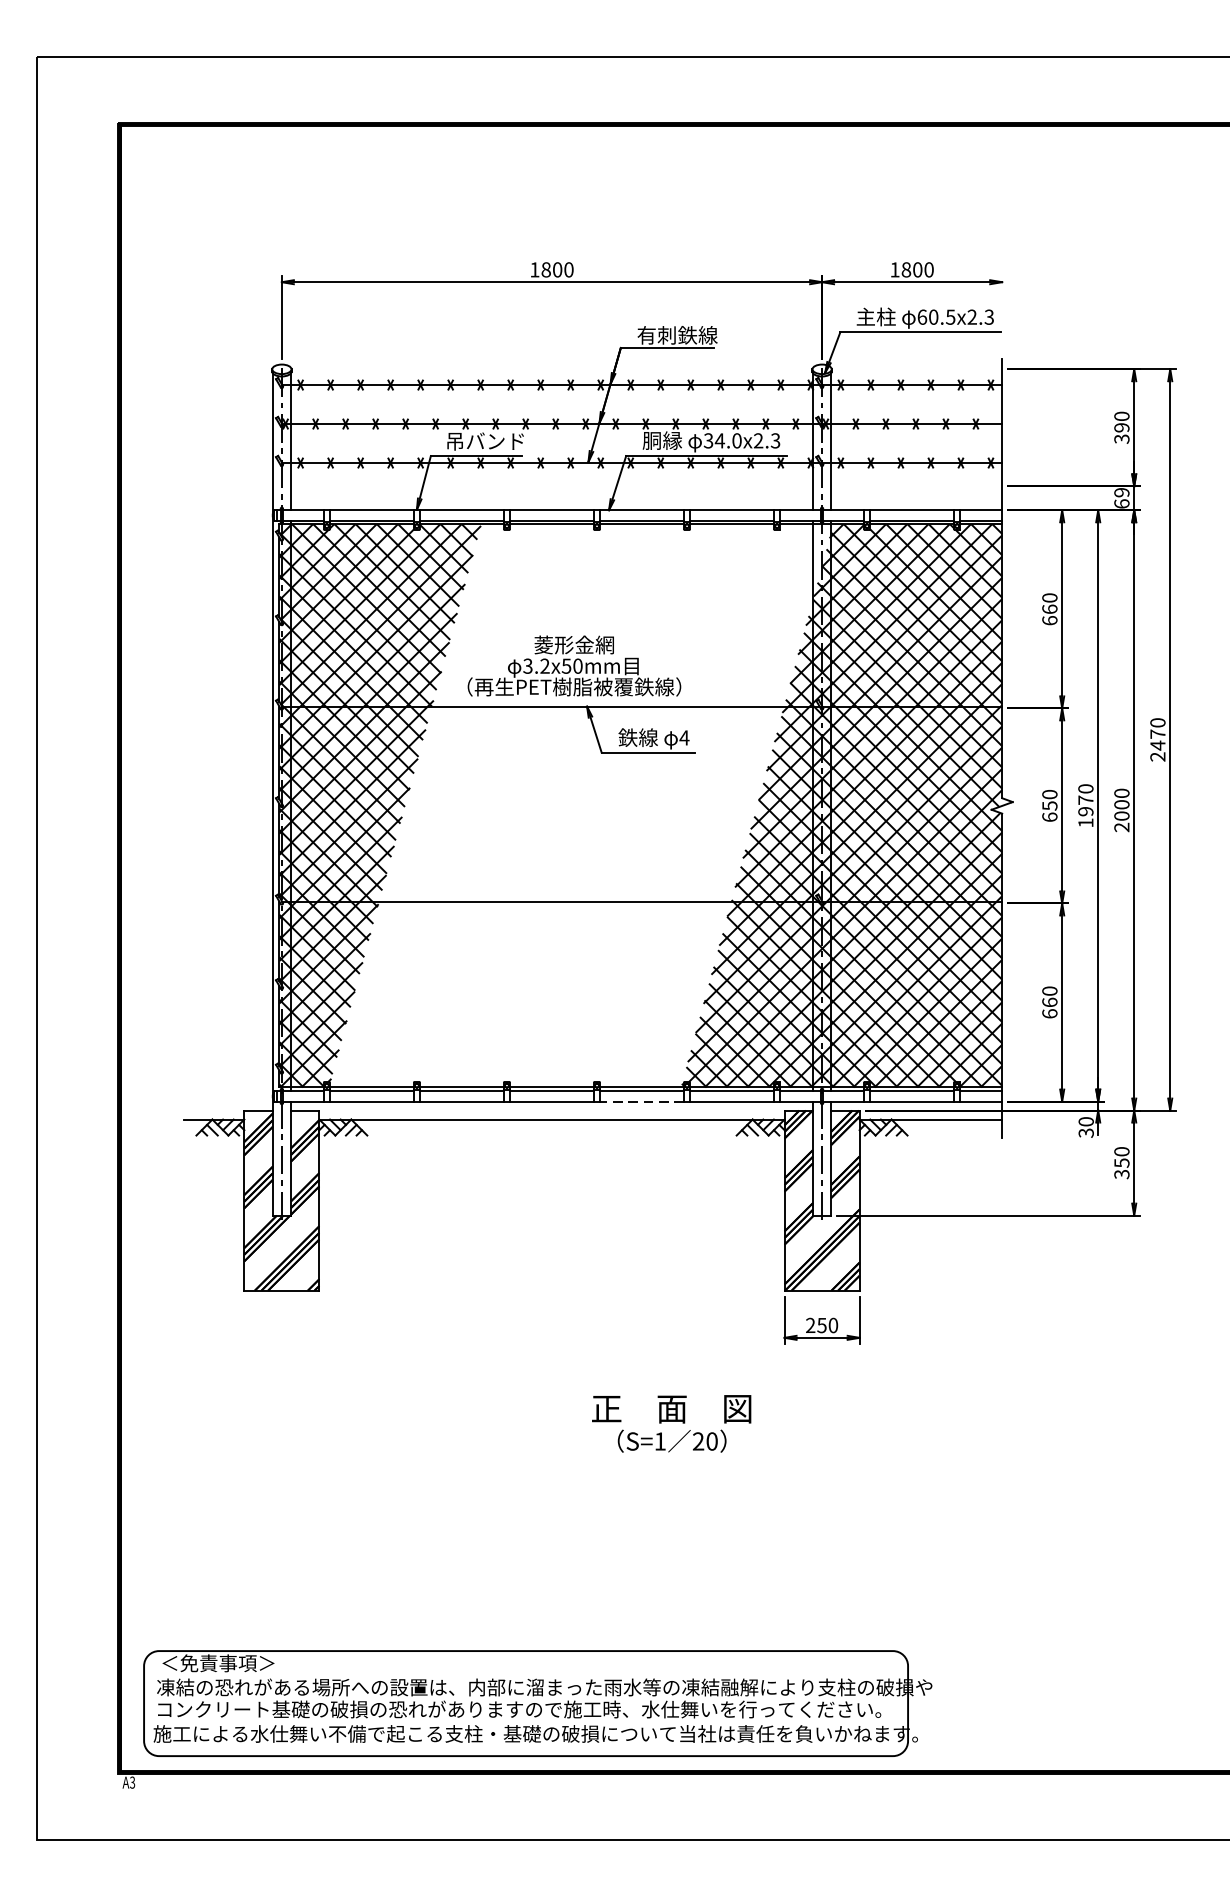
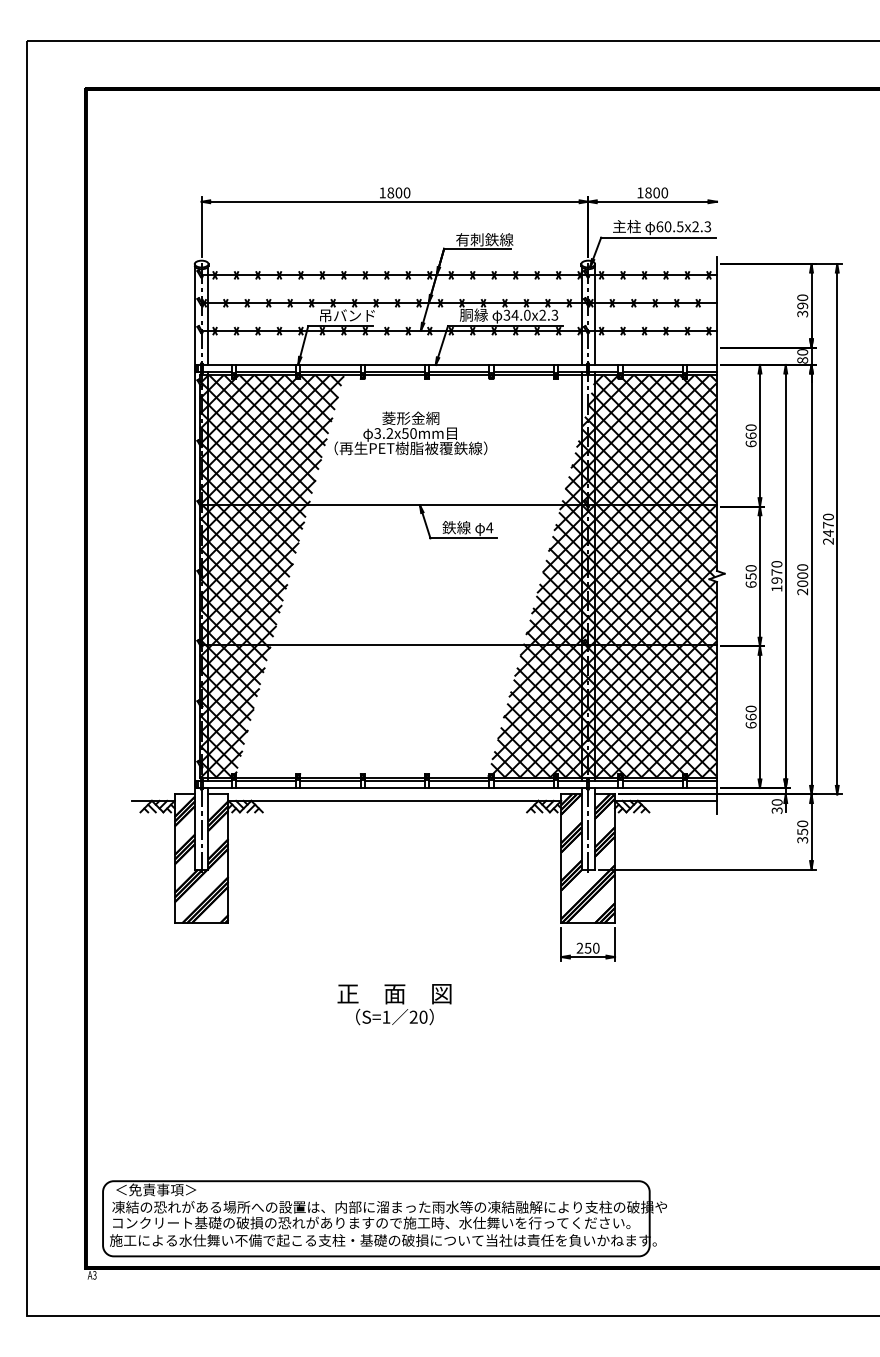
text: (1121, 498) -> (802, 356), 69 -> 80
text: (573, 666) -> (410, 433), moved
line: (640, 1102) -> (458, 788), dashed -> solid
text: (671, 1423) -> (394, 1004), moved

